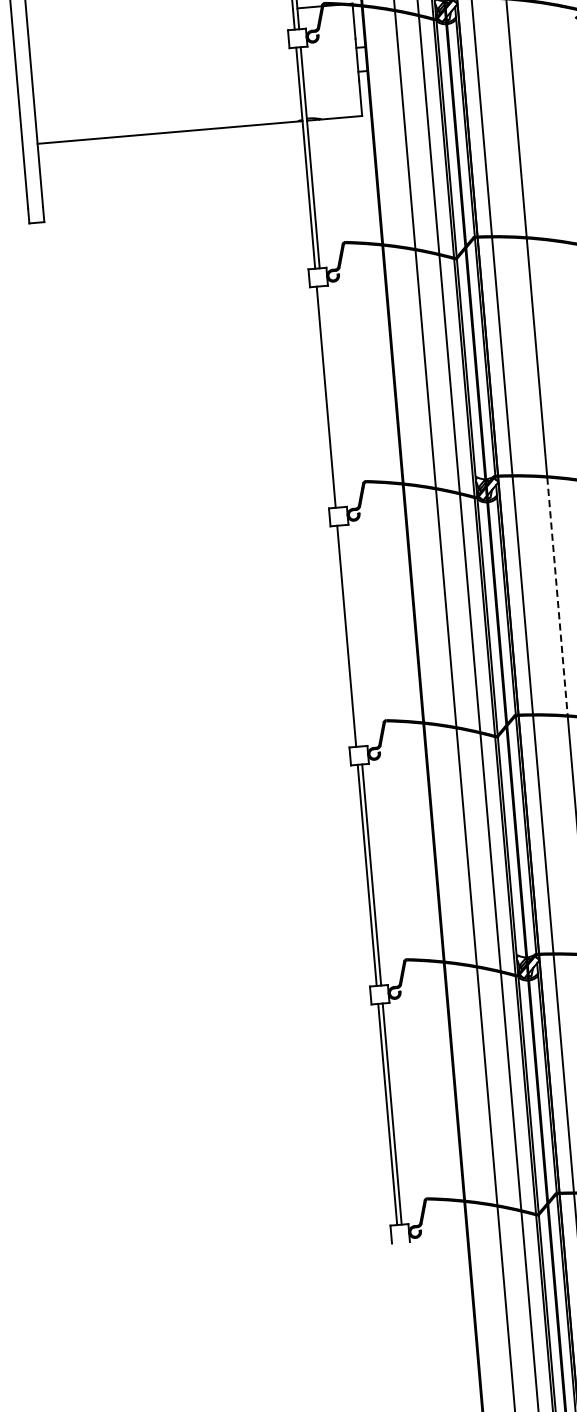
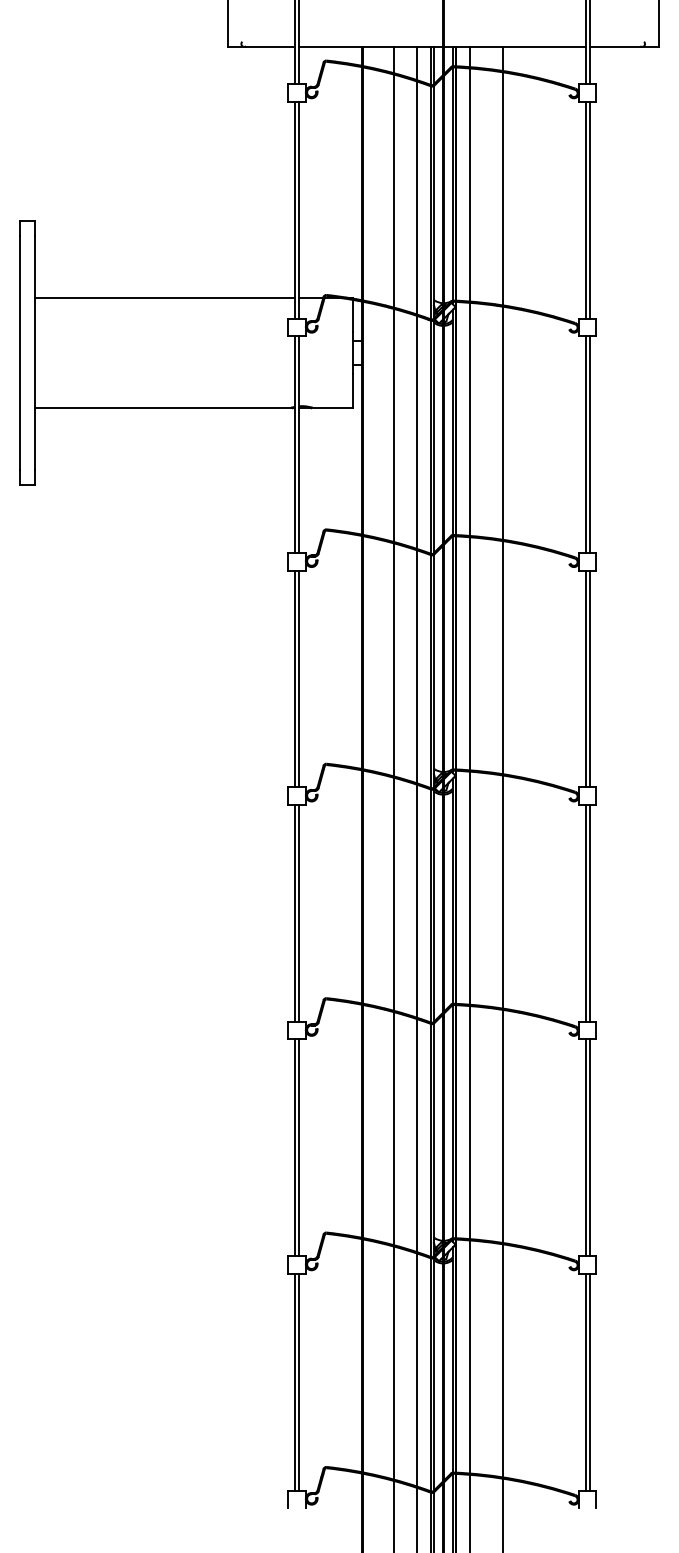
line: (160, 20) -> (164, 298), added
line: (330, 396) -> (299, 678), added
line: (557, 596) -> (503, 892), dashed -> solid
line: (351, 635) -> (299, 912), added

